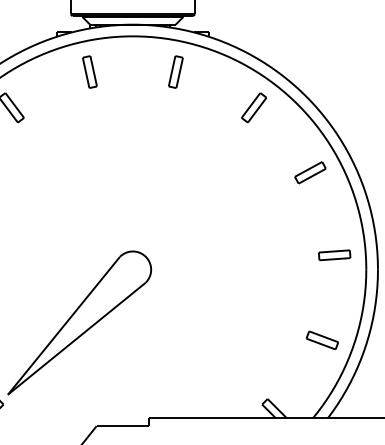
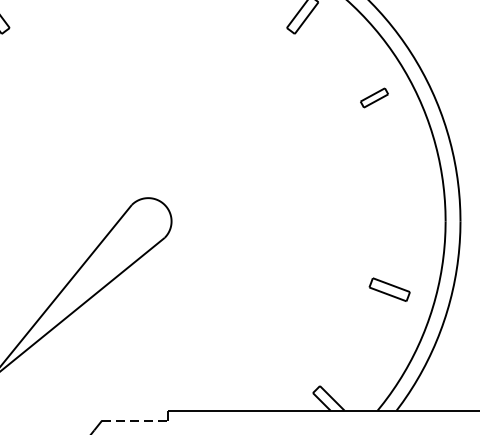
part: (310, 172) -> (374, 97), size x0.7
part: (334, 255) -> (405, 203), removed
part: (321, 340) -> (388, 289), moved
line: (122, 426) -> (135, 421), solid -> dashed

